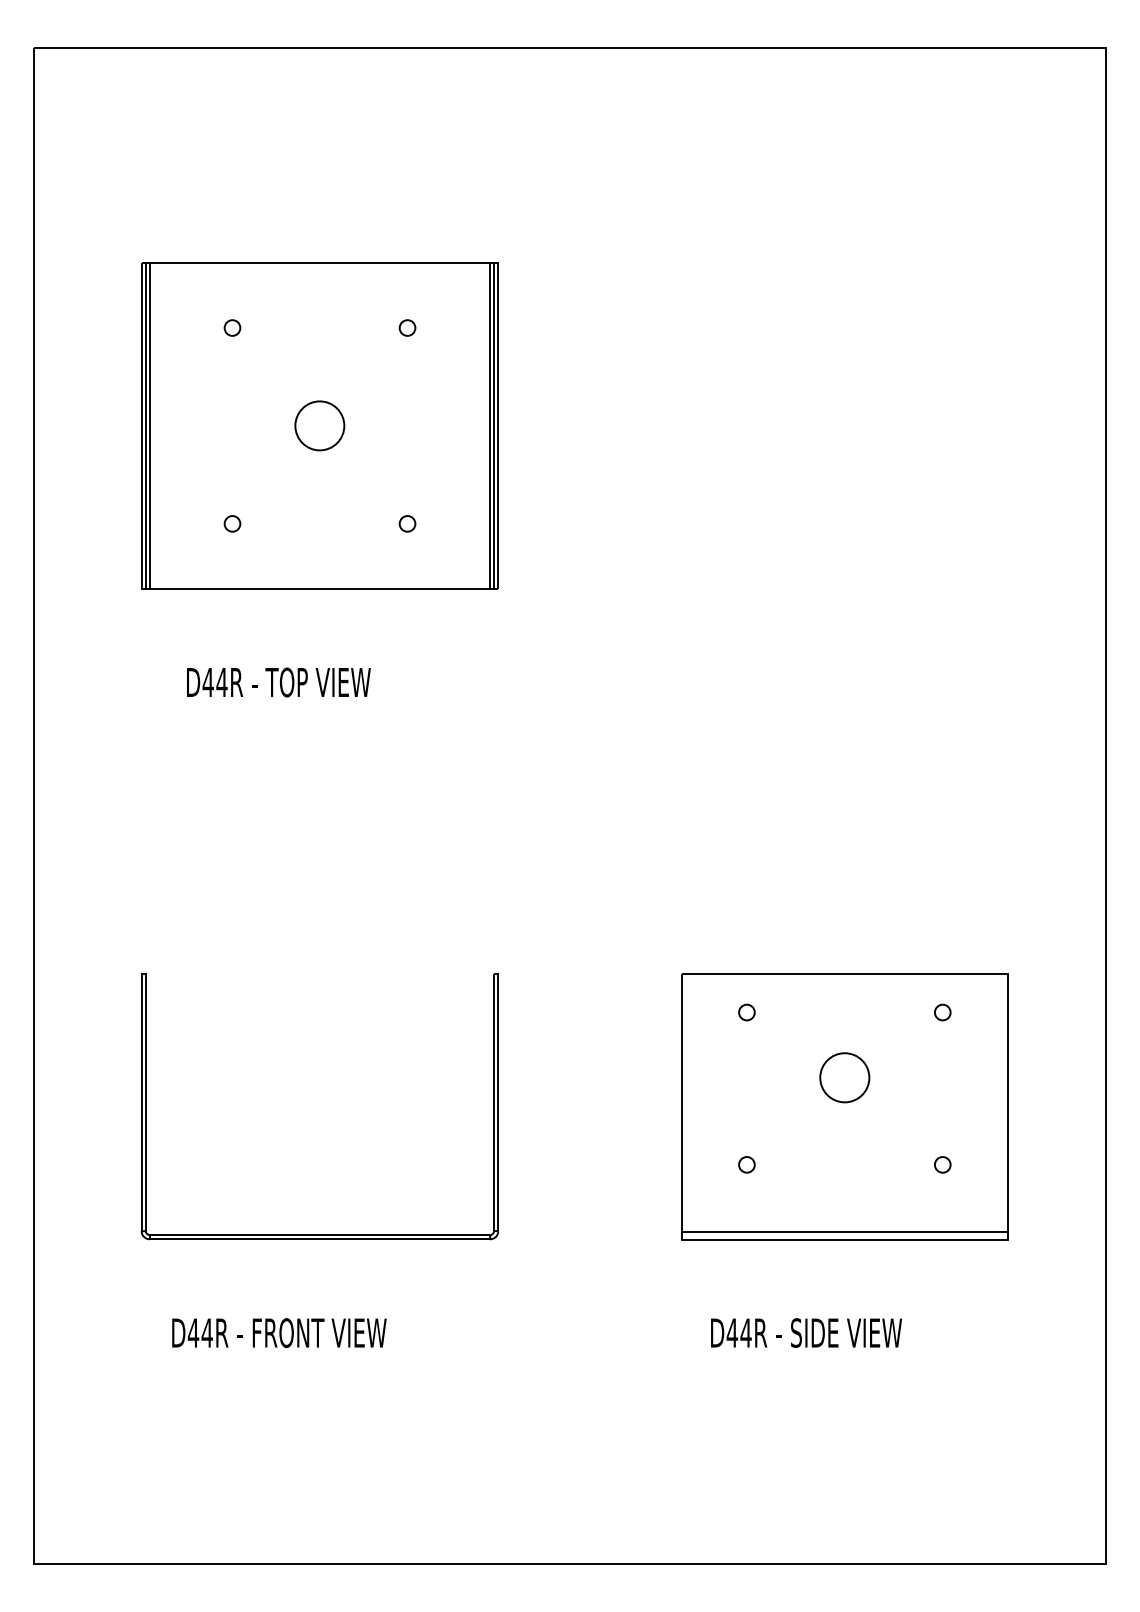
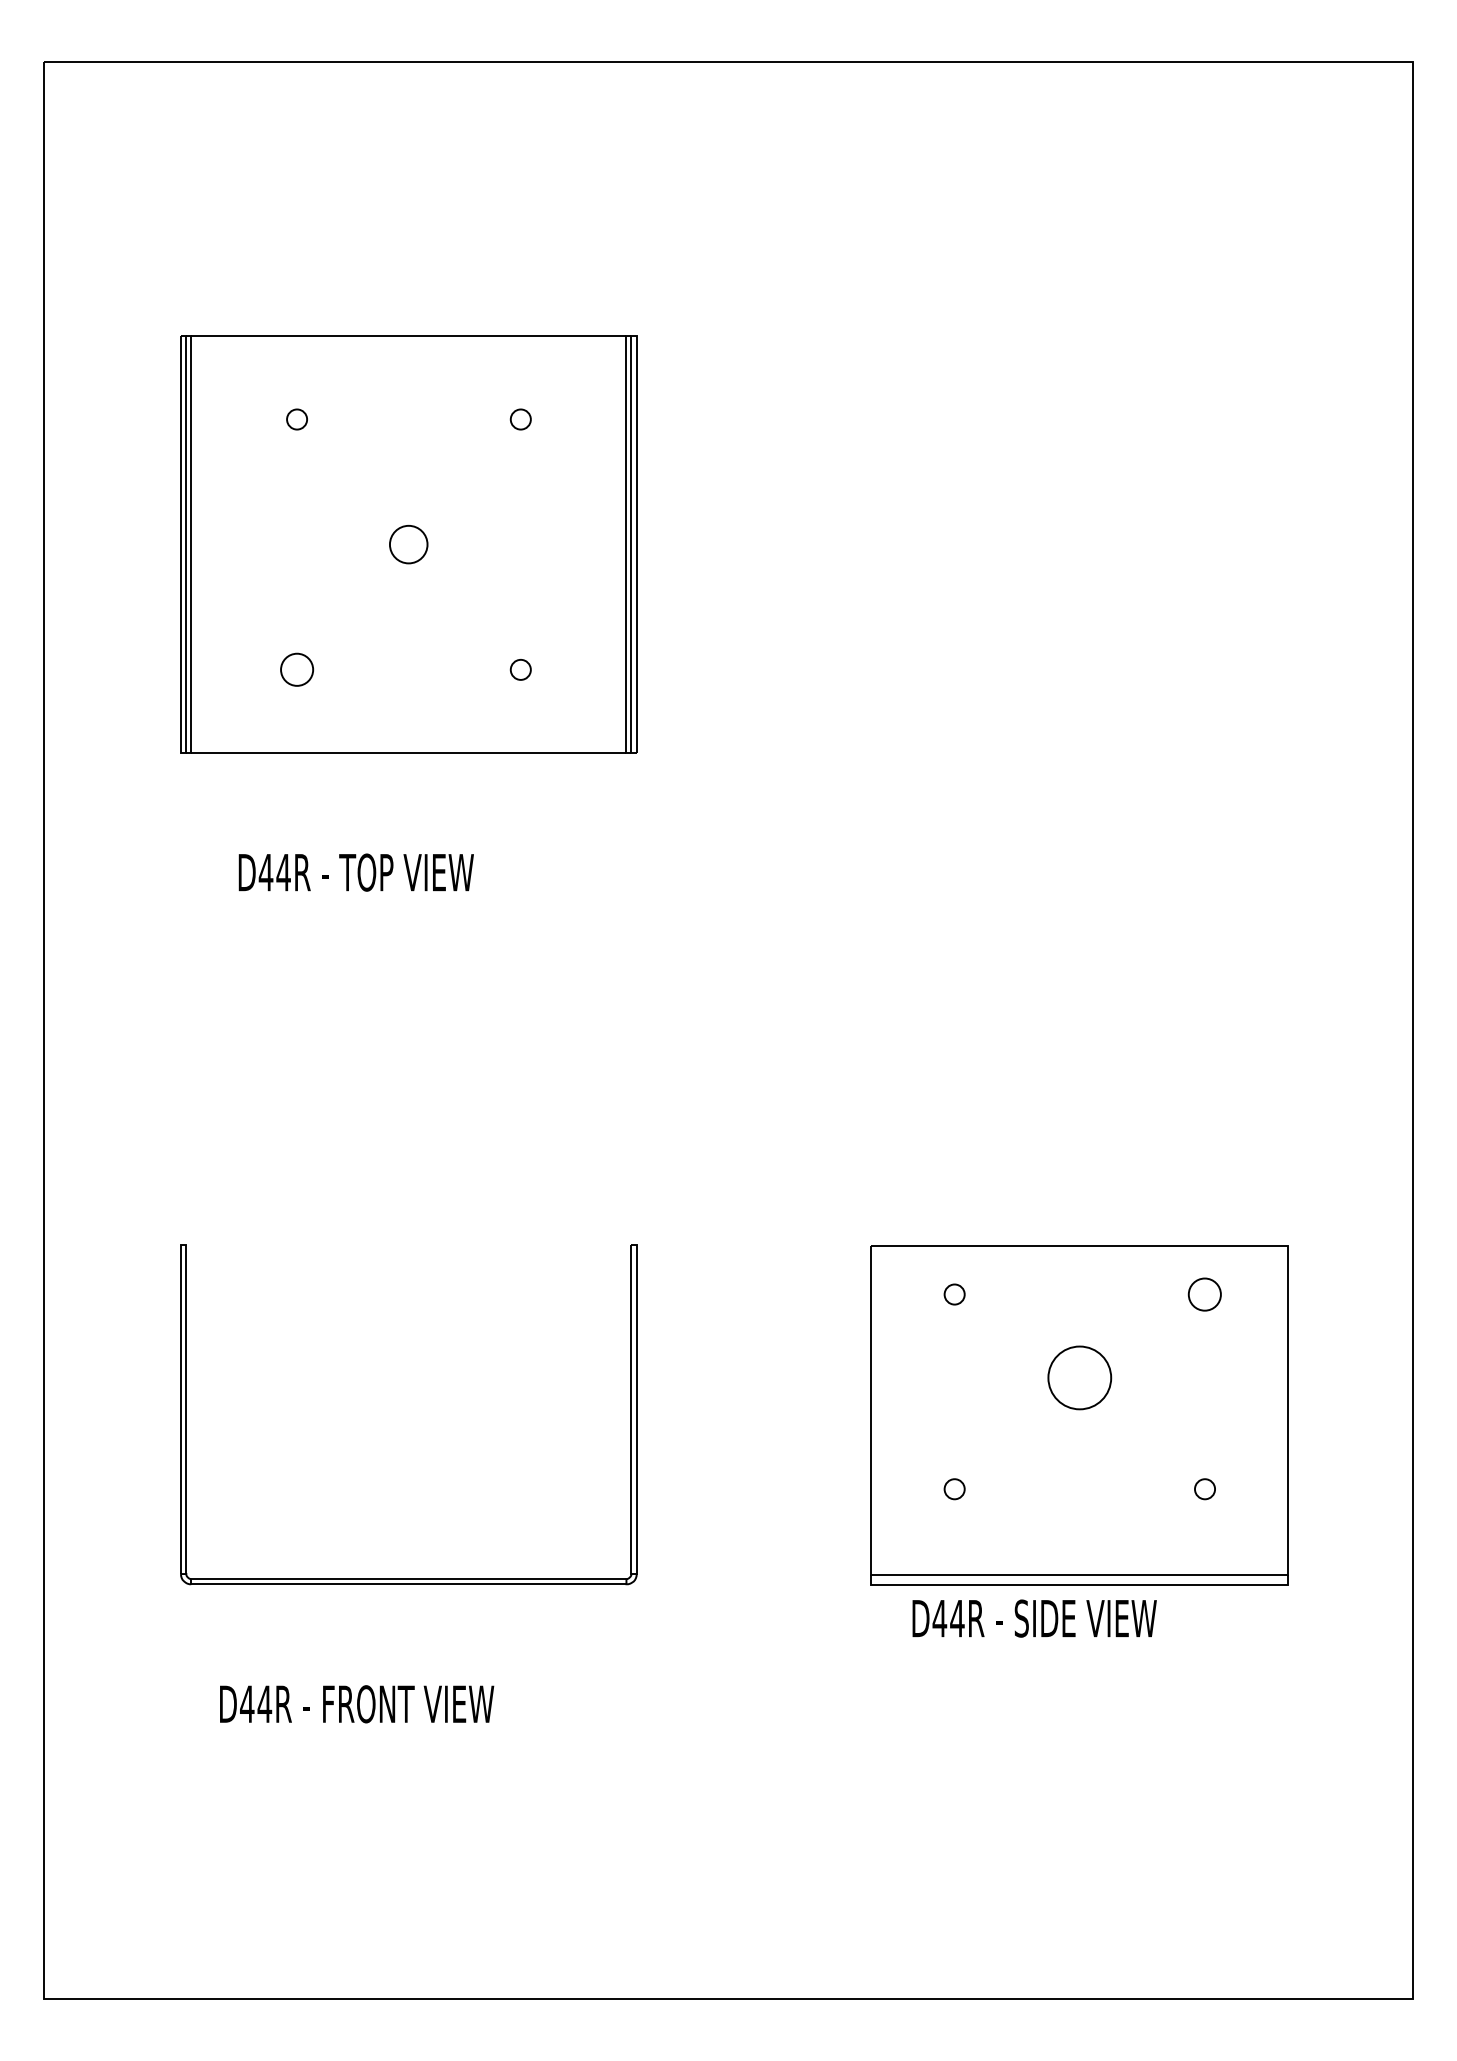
circle: (319, 425) -> (408, 544), size x0.6
circle: (232, 523) -> (297, 669), size x1.6
circle: (942, 1012) -> (1204, 1294), size x1.6
text: (806, 1332) -> (1034, 1617), moved

